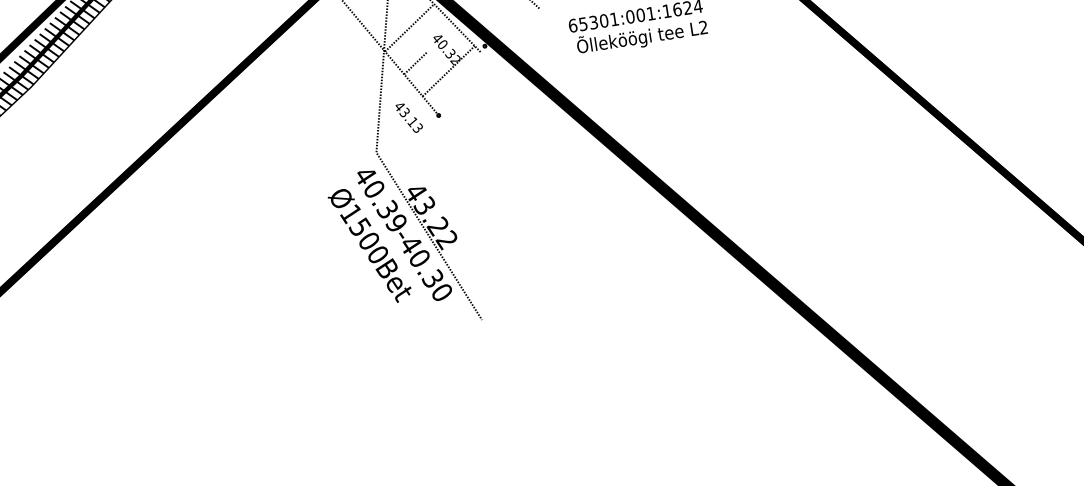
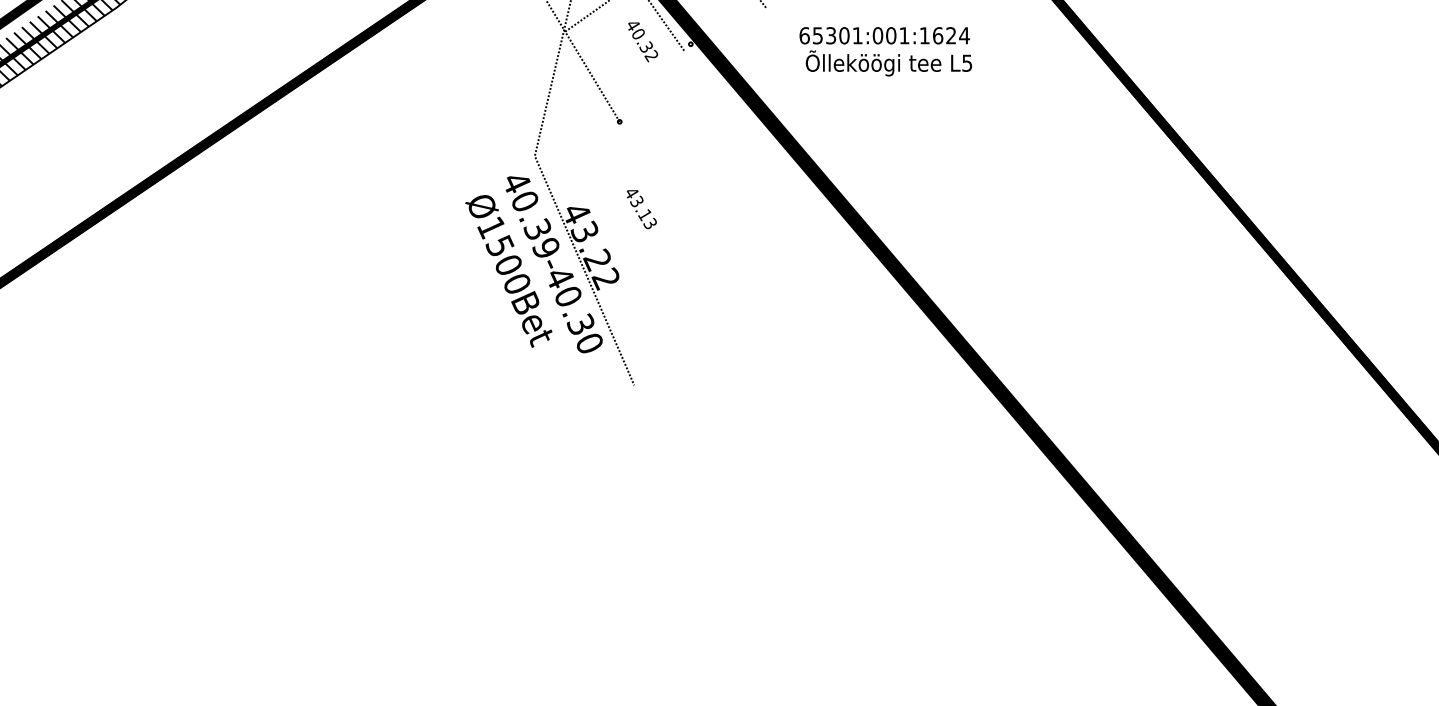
text: (703, 26) -> (967, 62), L2 -> L5
line: (415, 63) -> (600, 52), removed
line: (448, 71) -> (640, 68), removed
text: (409, 118) -> (641, 209), moved

